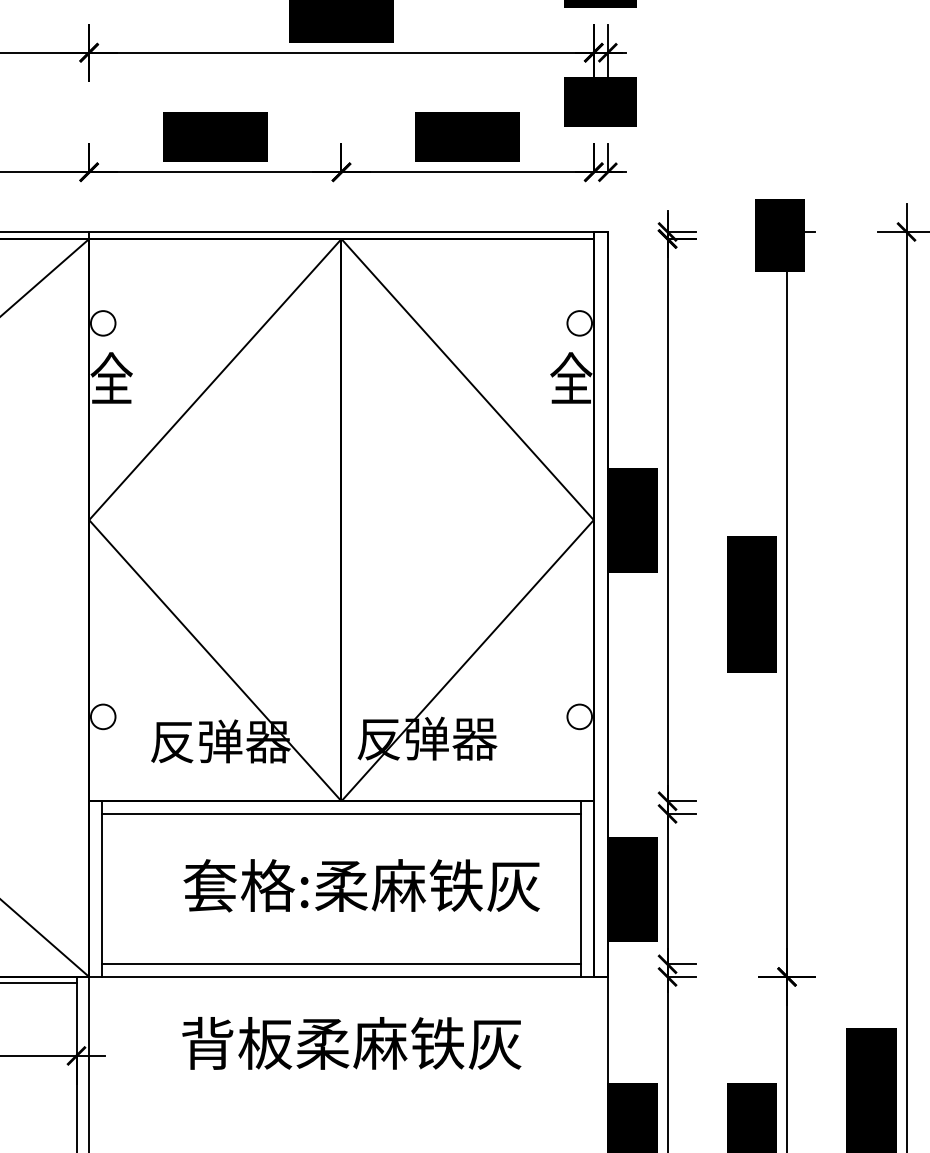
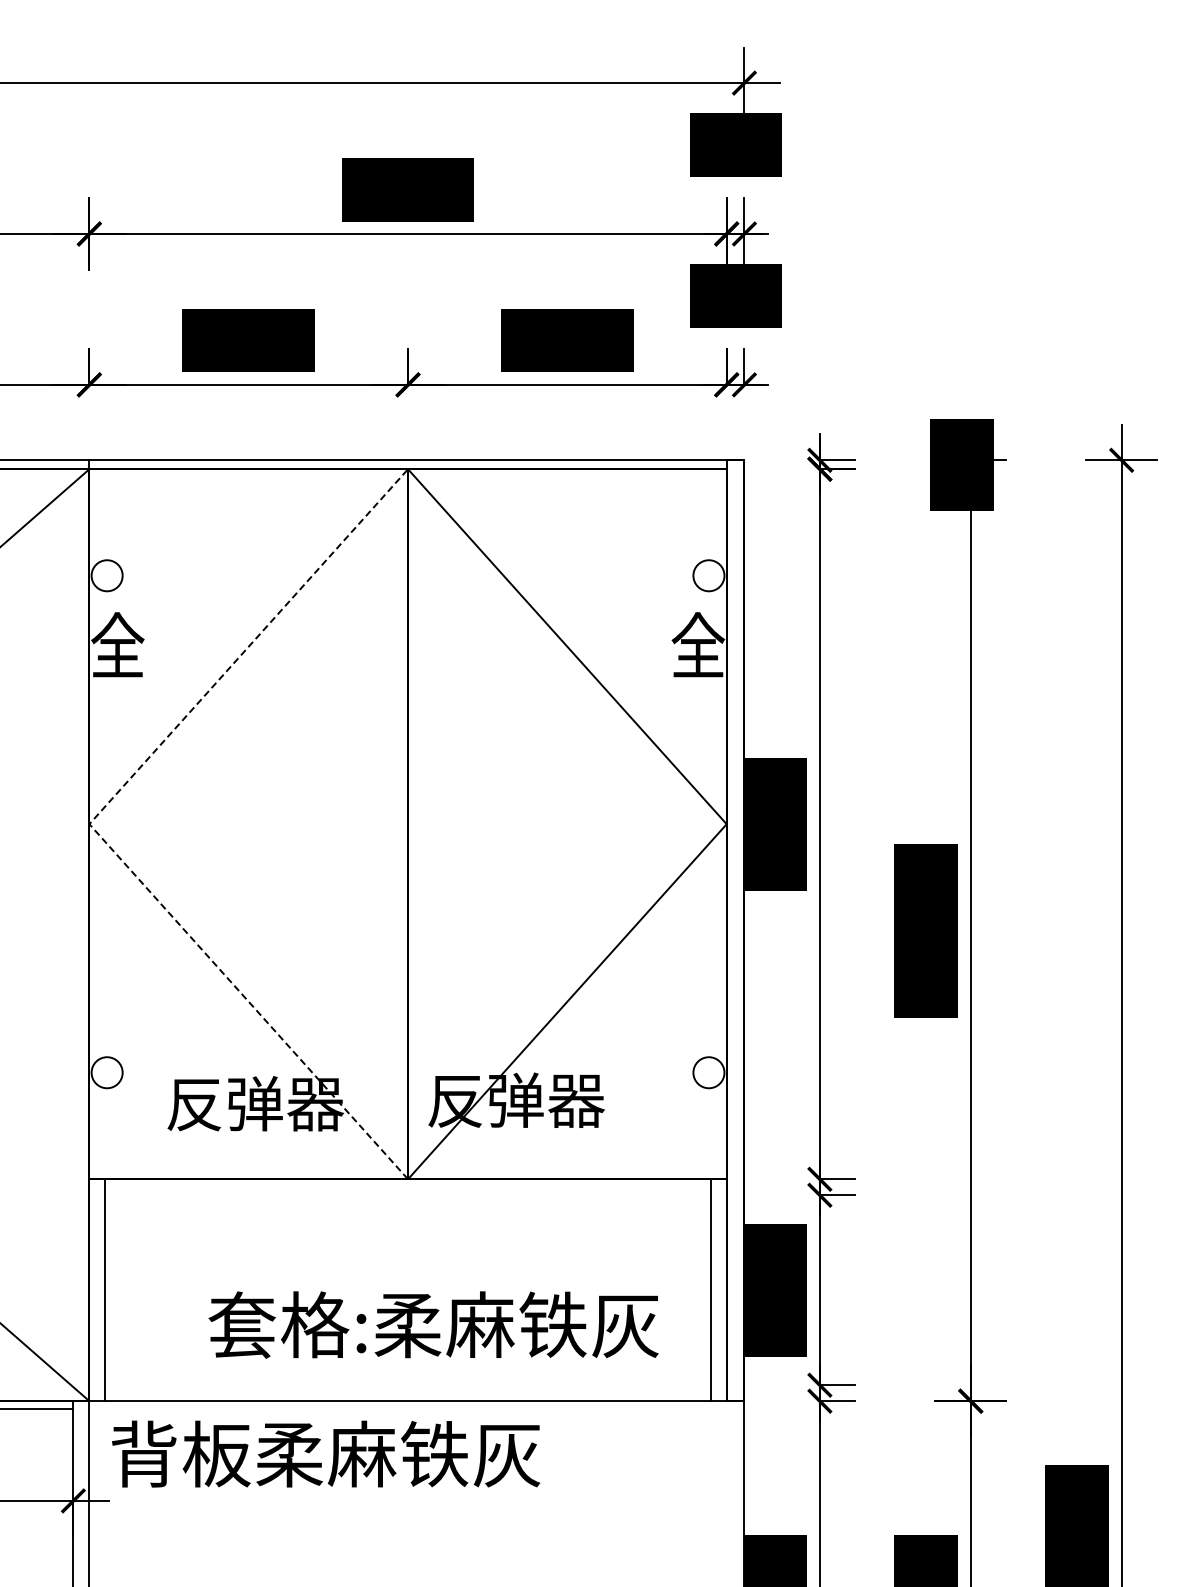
line: (89, 520) -> (89, 824), solid -> dashed
line: (341, 814) -> (407, 1195), removed
text: (361, 885) -> (433, 1324), moved
line: (341, 964) -> (407, 1385), removed
text: (352, 1042) -> (326, 1453), moved

